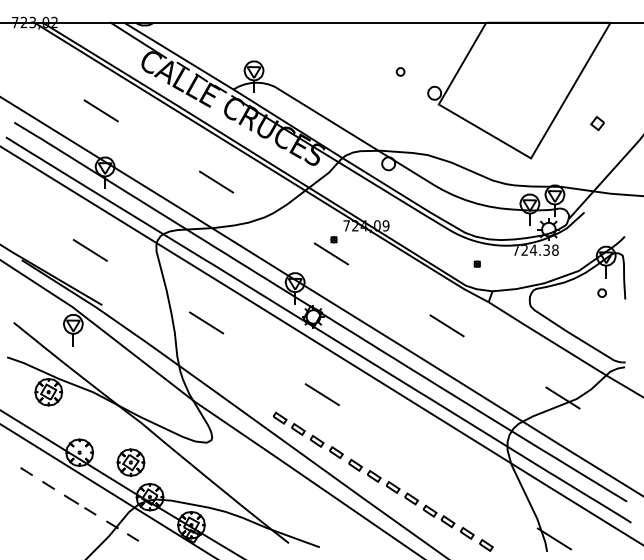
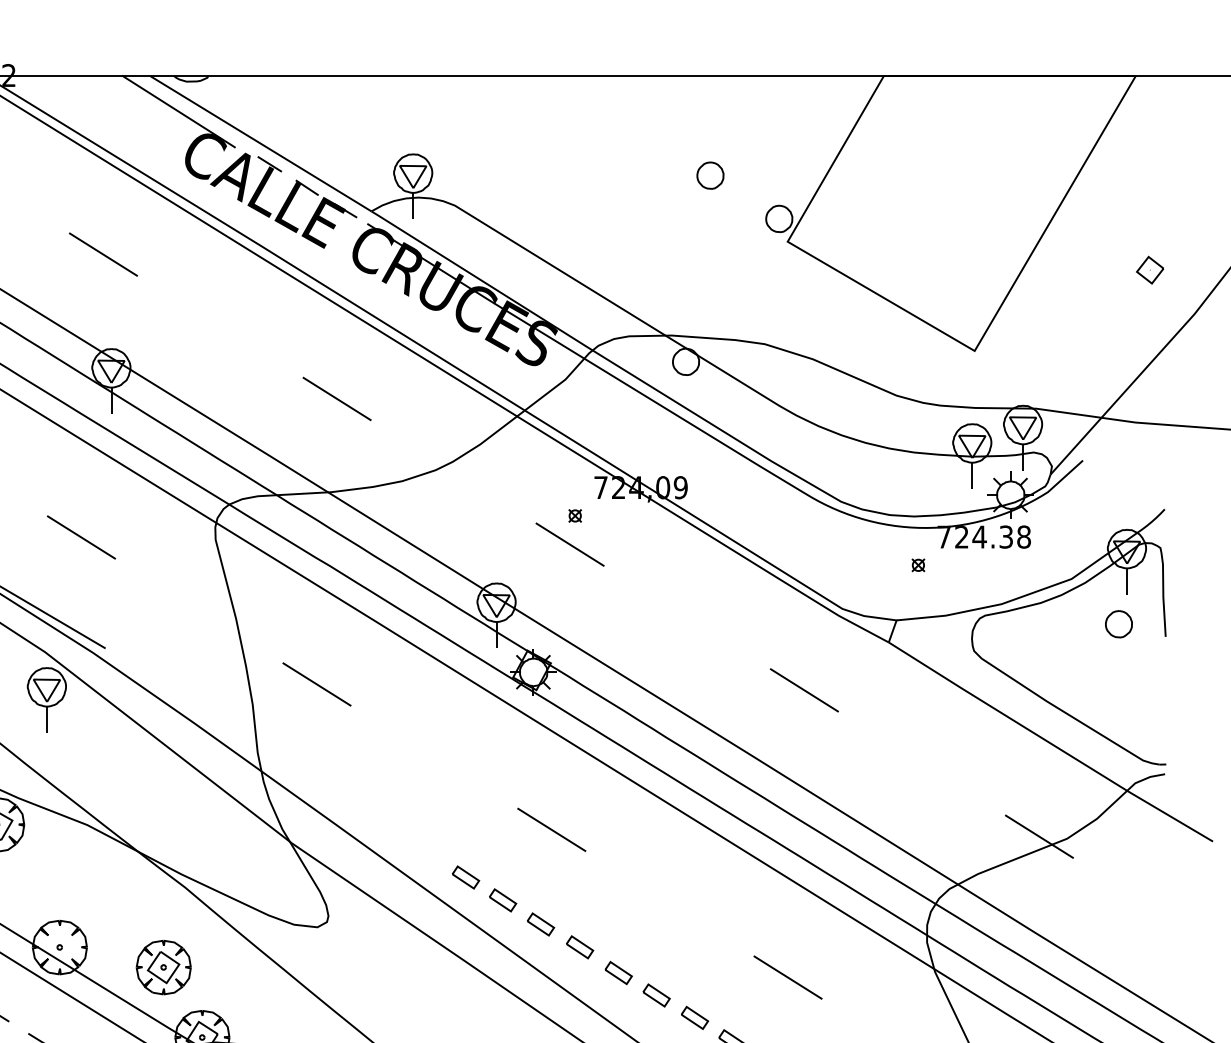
part: (400, 71) -> (710, 174), size x1.67
part: (597, 123) -> (1149, 270), moved
part: (476, 263) -> (916, 563), moved
part: (601, 292) -> (1117, 622), size x1.67
line: (438, 467) -> (787, 977), added

